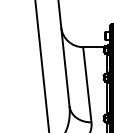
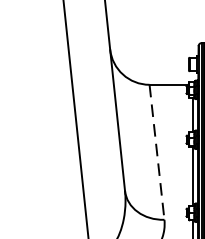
line: (87, 84) -> (157, 151), solid -> dashed

